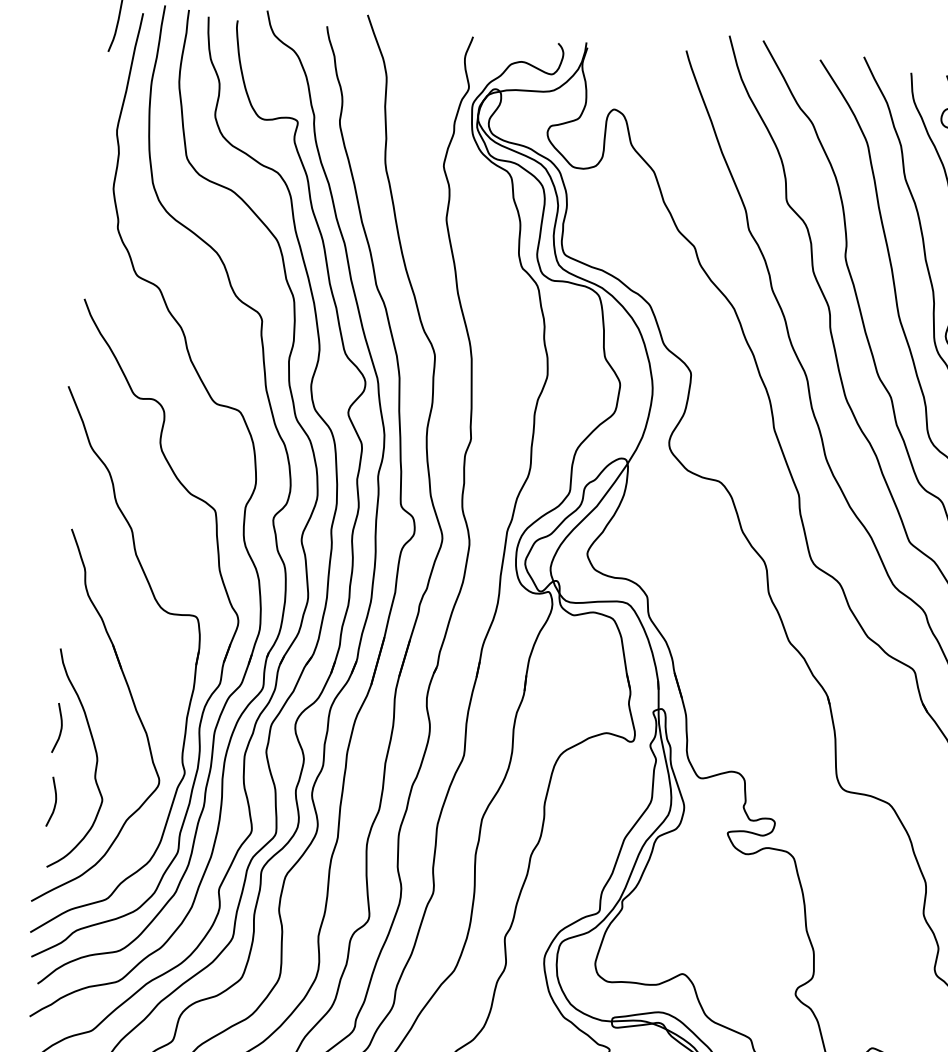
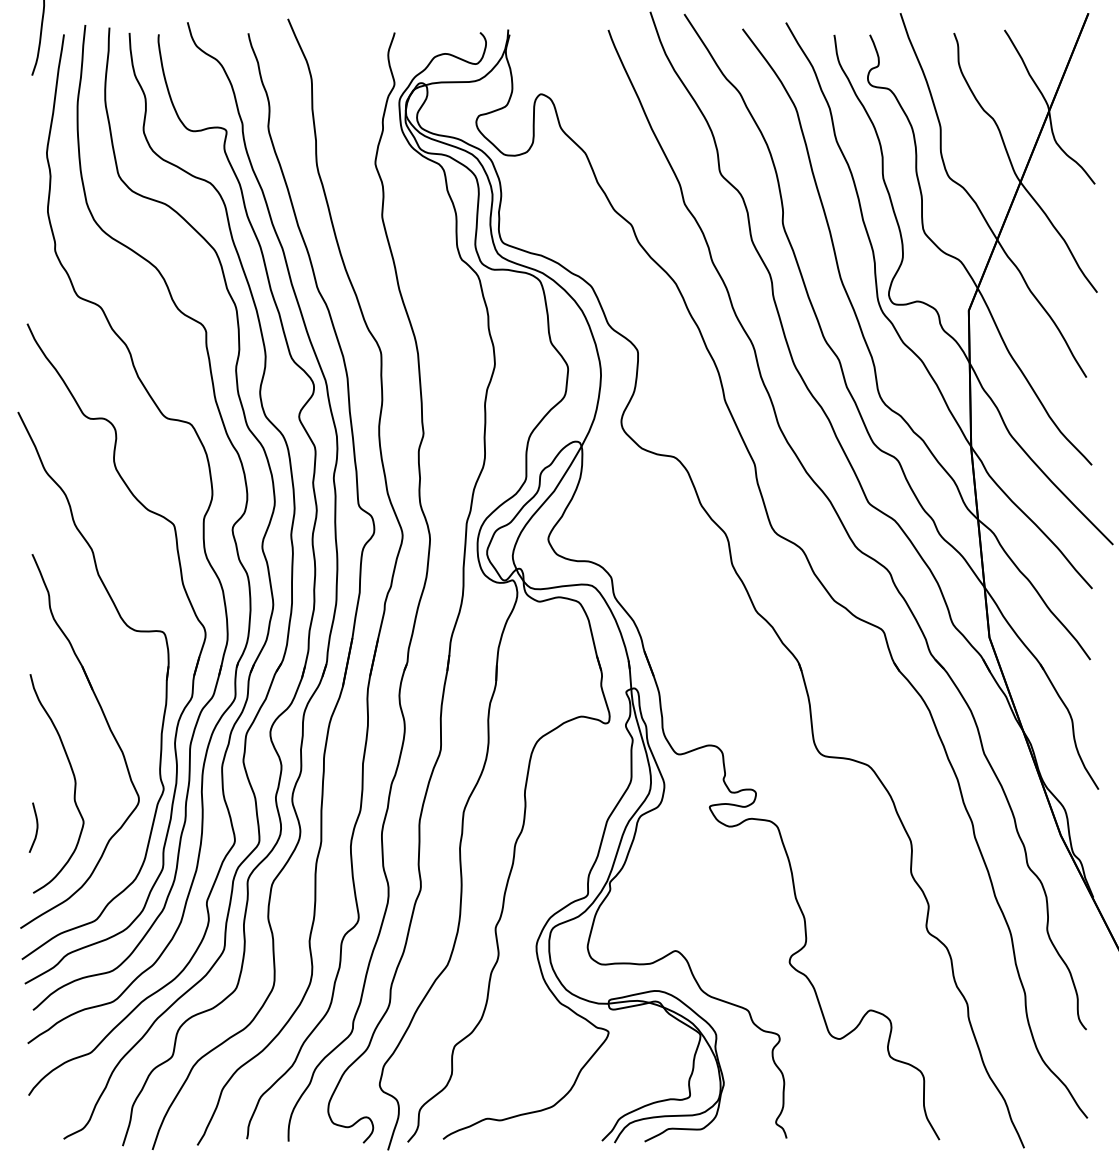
curve: (60, 728) -> (36, 753), removed

